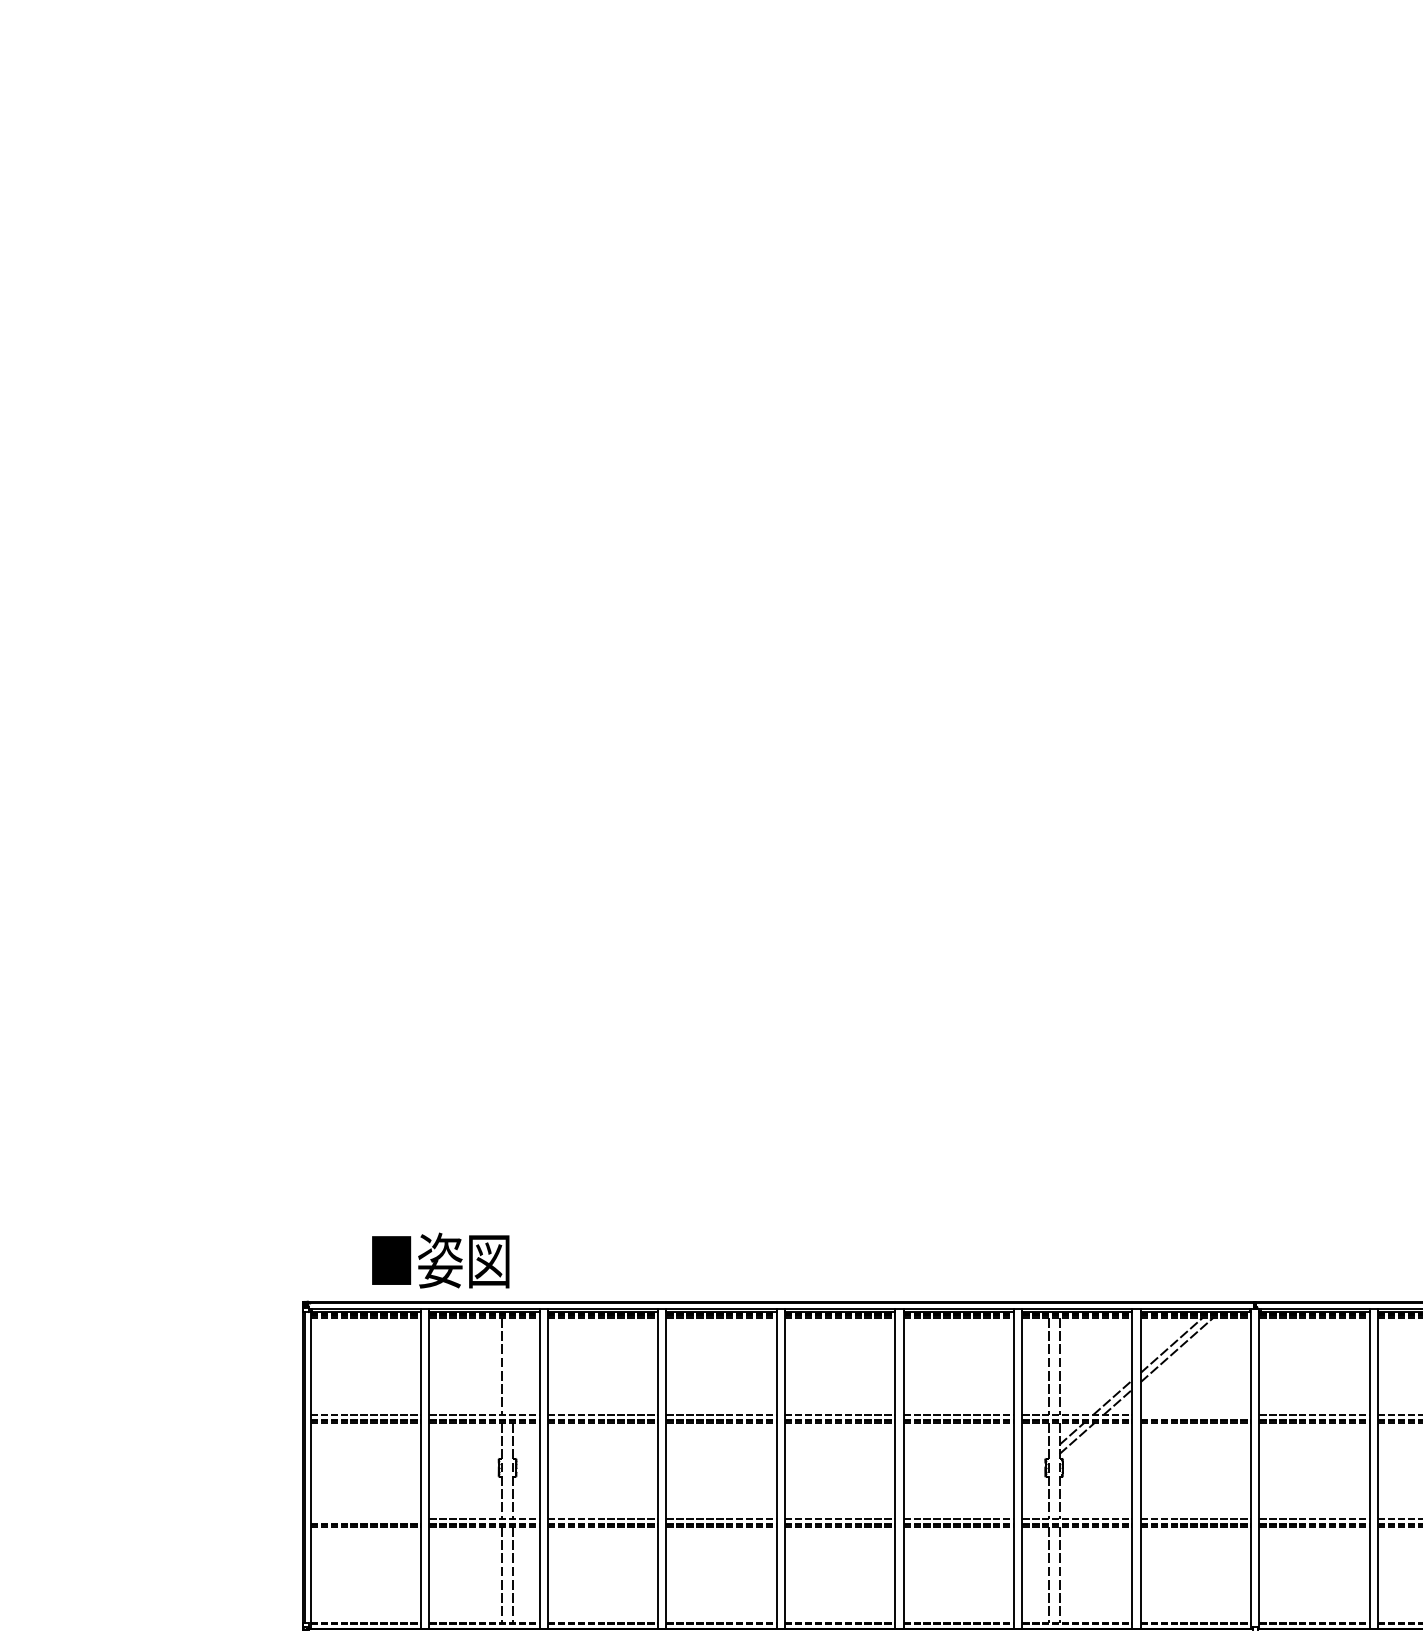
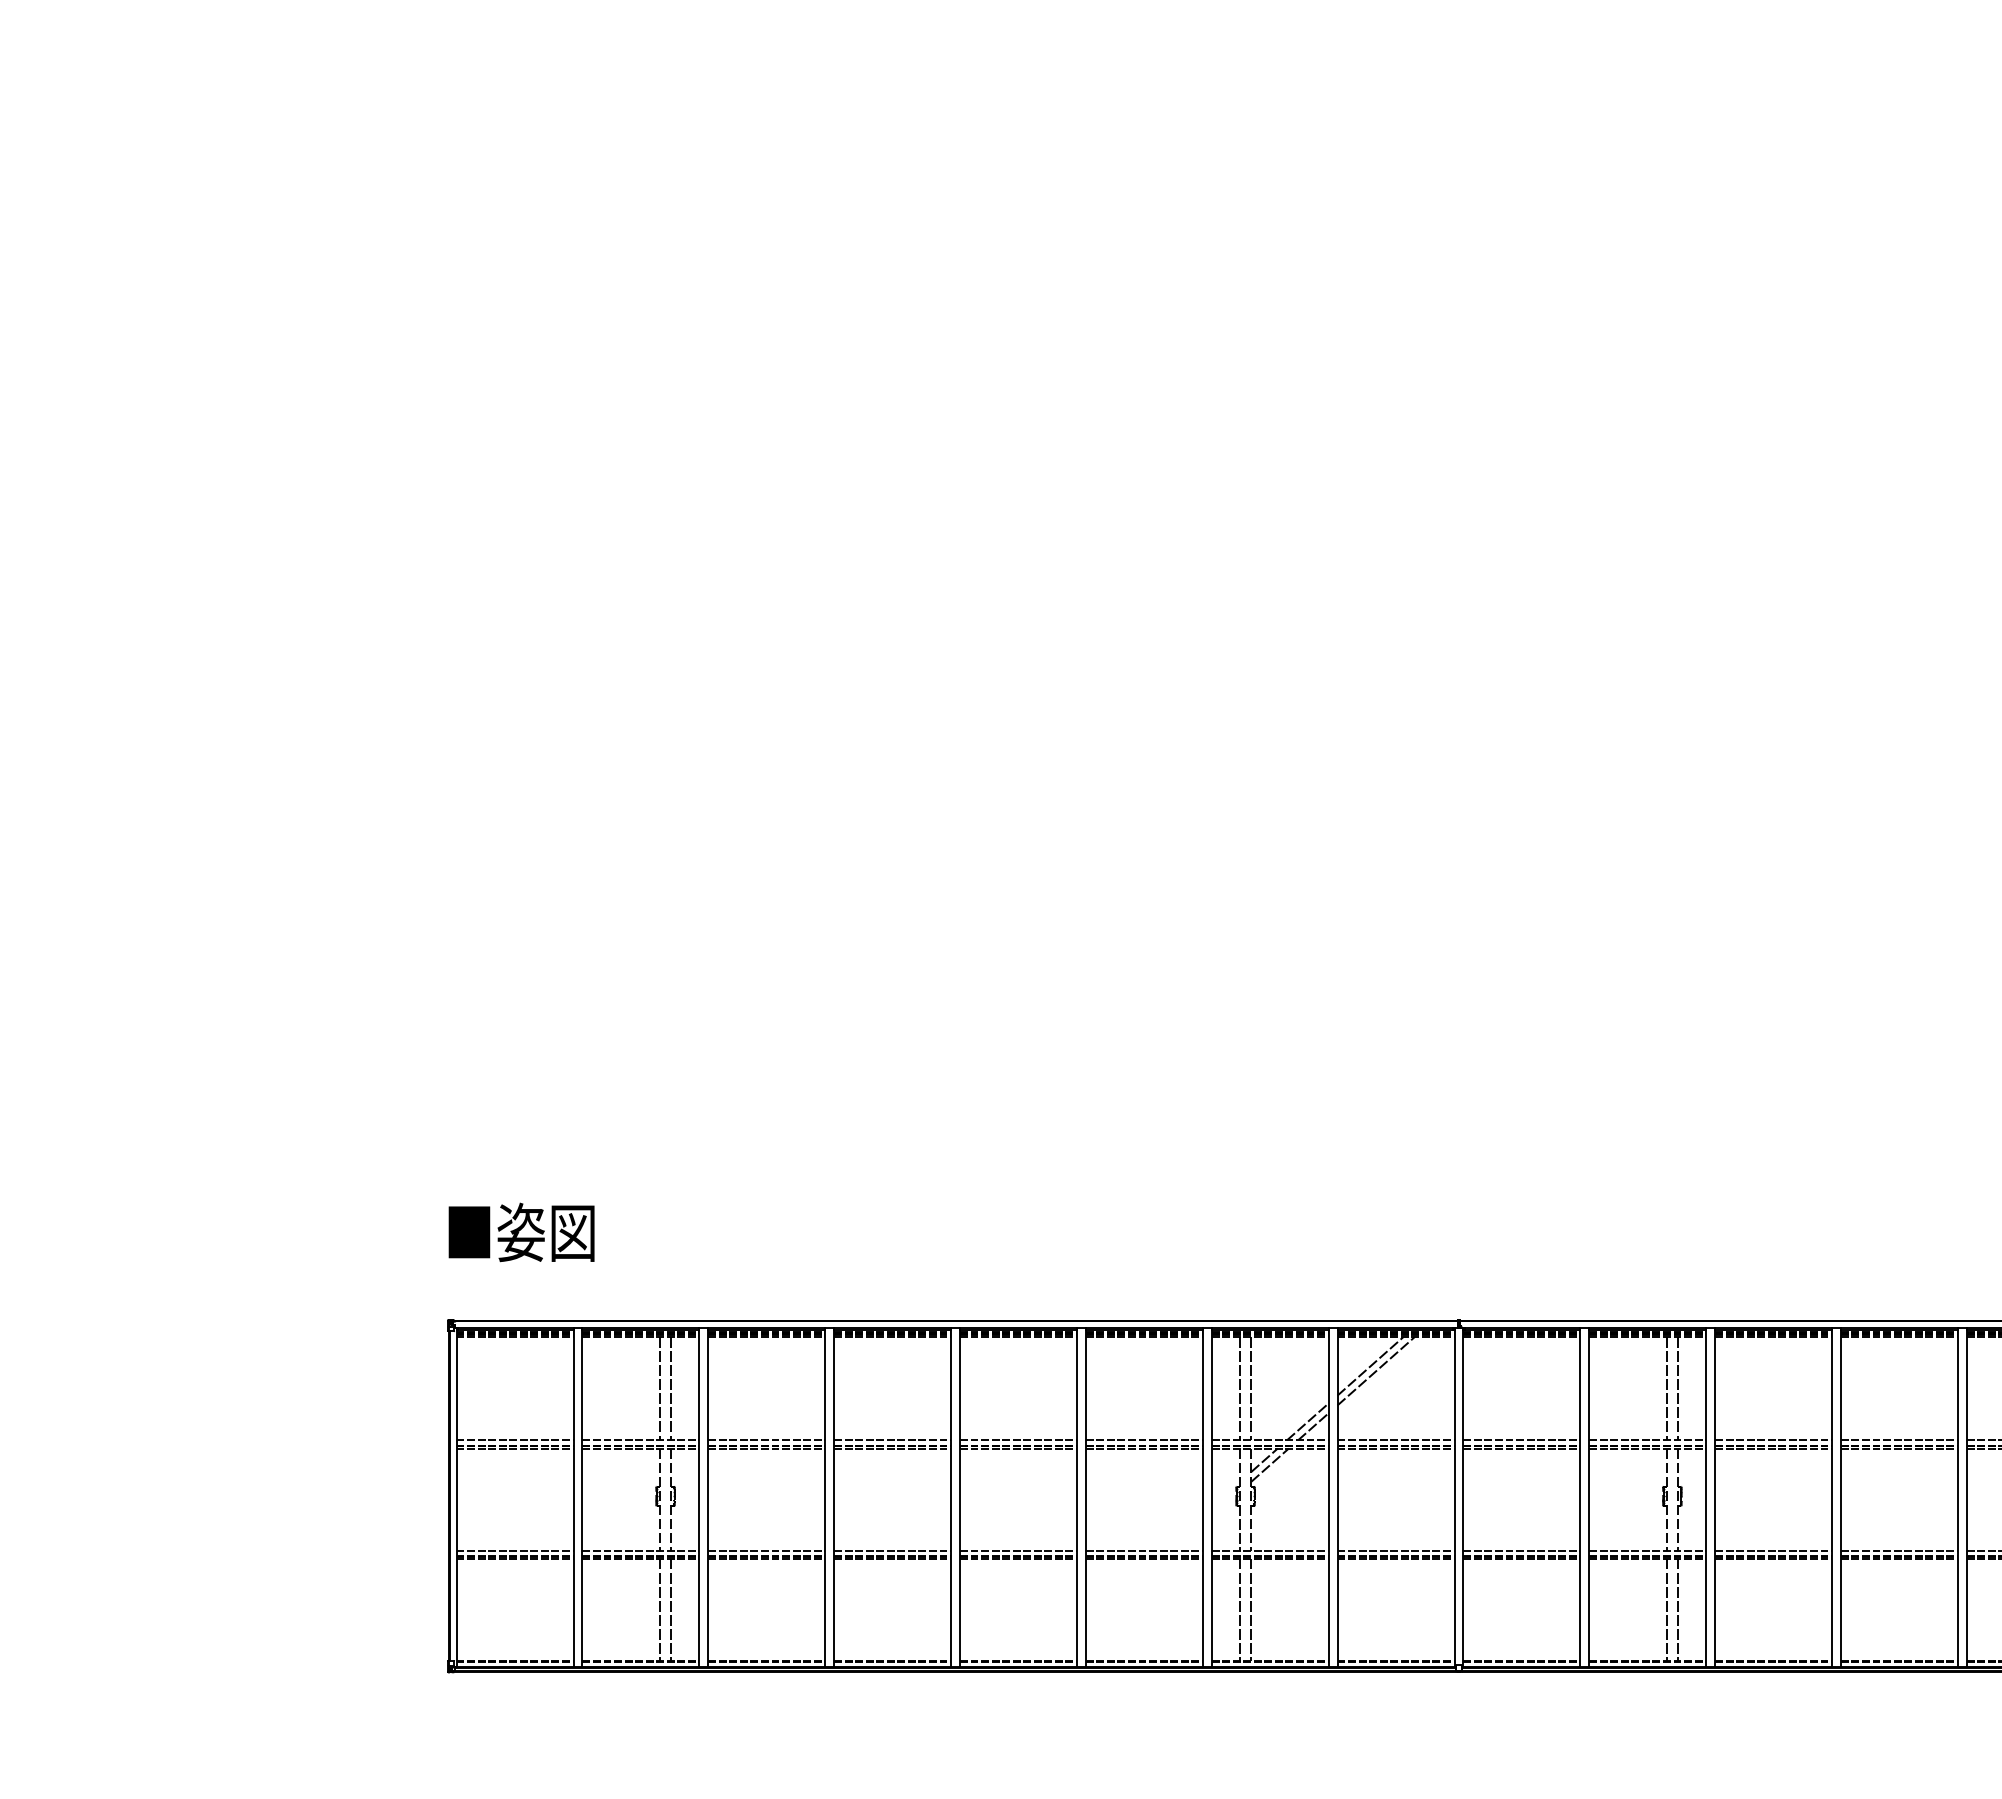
text: (440, 1260) -> (521, 1232), moved
line: (513, 1366) -> (671, 1388), added
line: (1195, 1415) -> (1395, 1440), added
line: (365, 1518) -> (514, 1550), added

